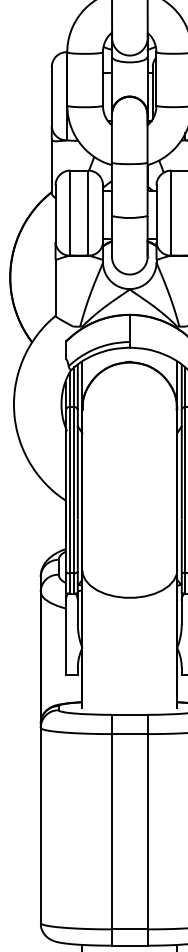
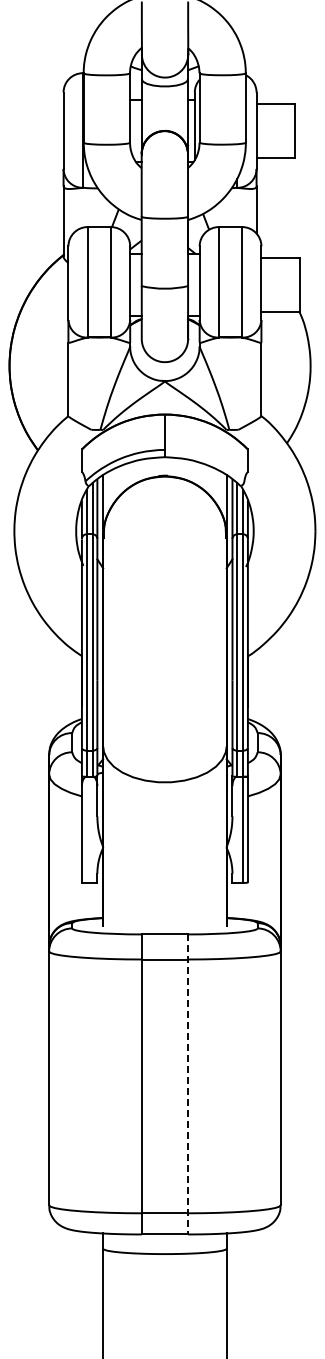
line: (147, 830) -> (188, 1084), solid -> dashed

